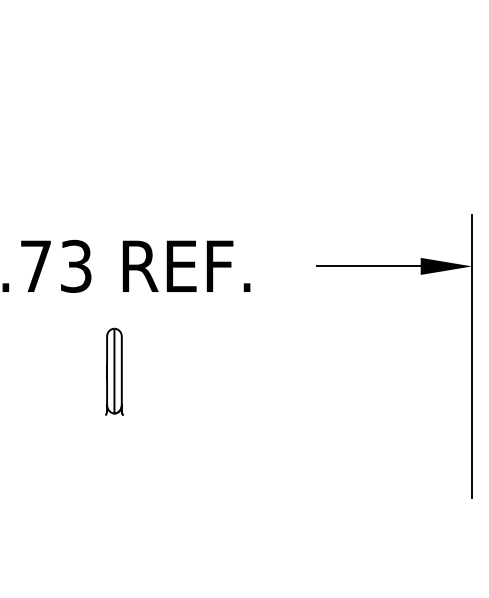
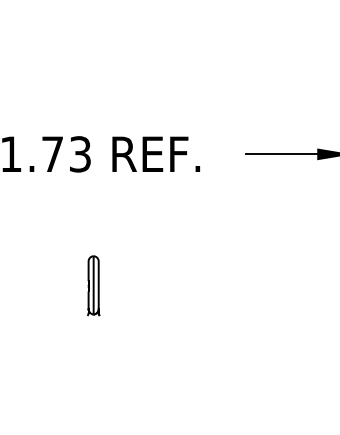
part: (114, 371) -> (93, 285), moved

